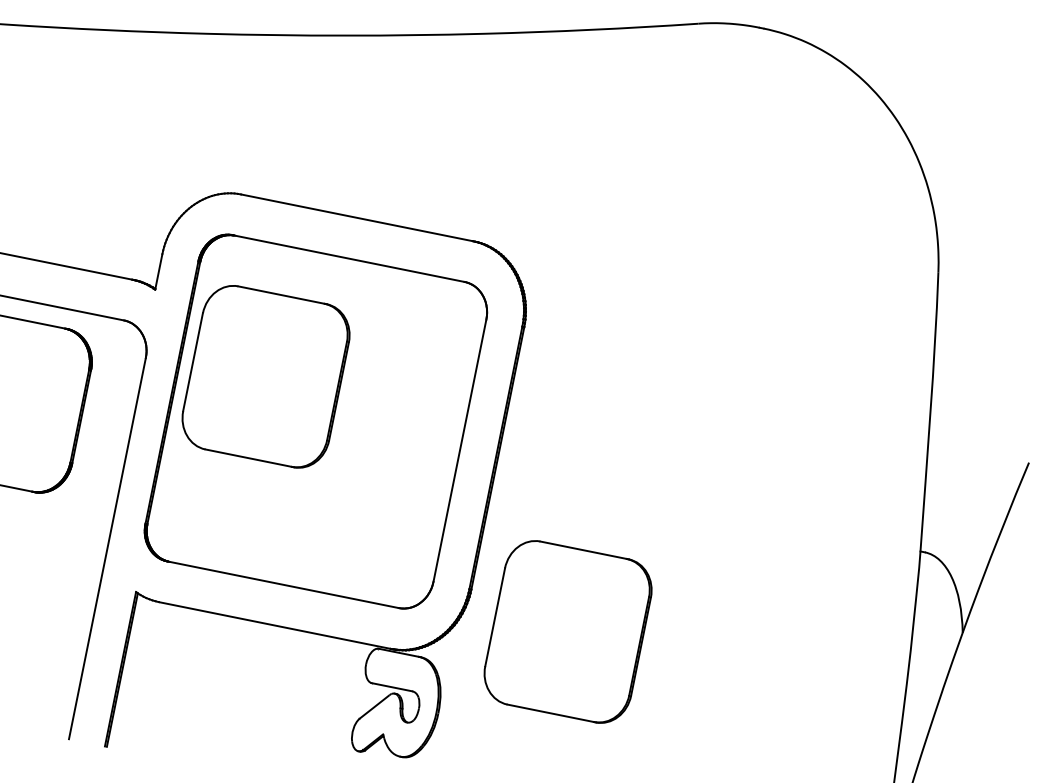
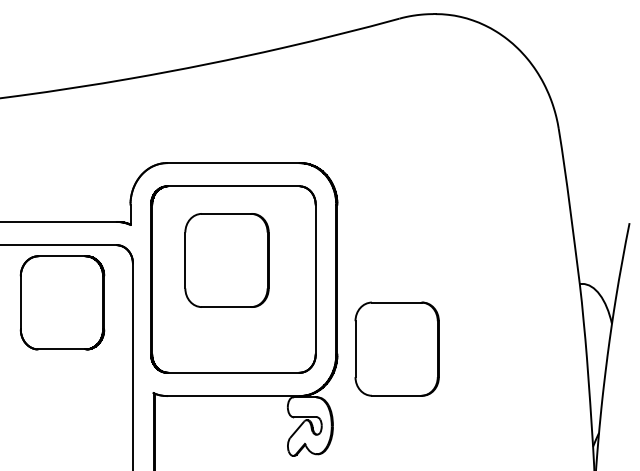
part: (265, 376) -> (226, 260), moved
part: (567, 630) -> (396, 348), moved

